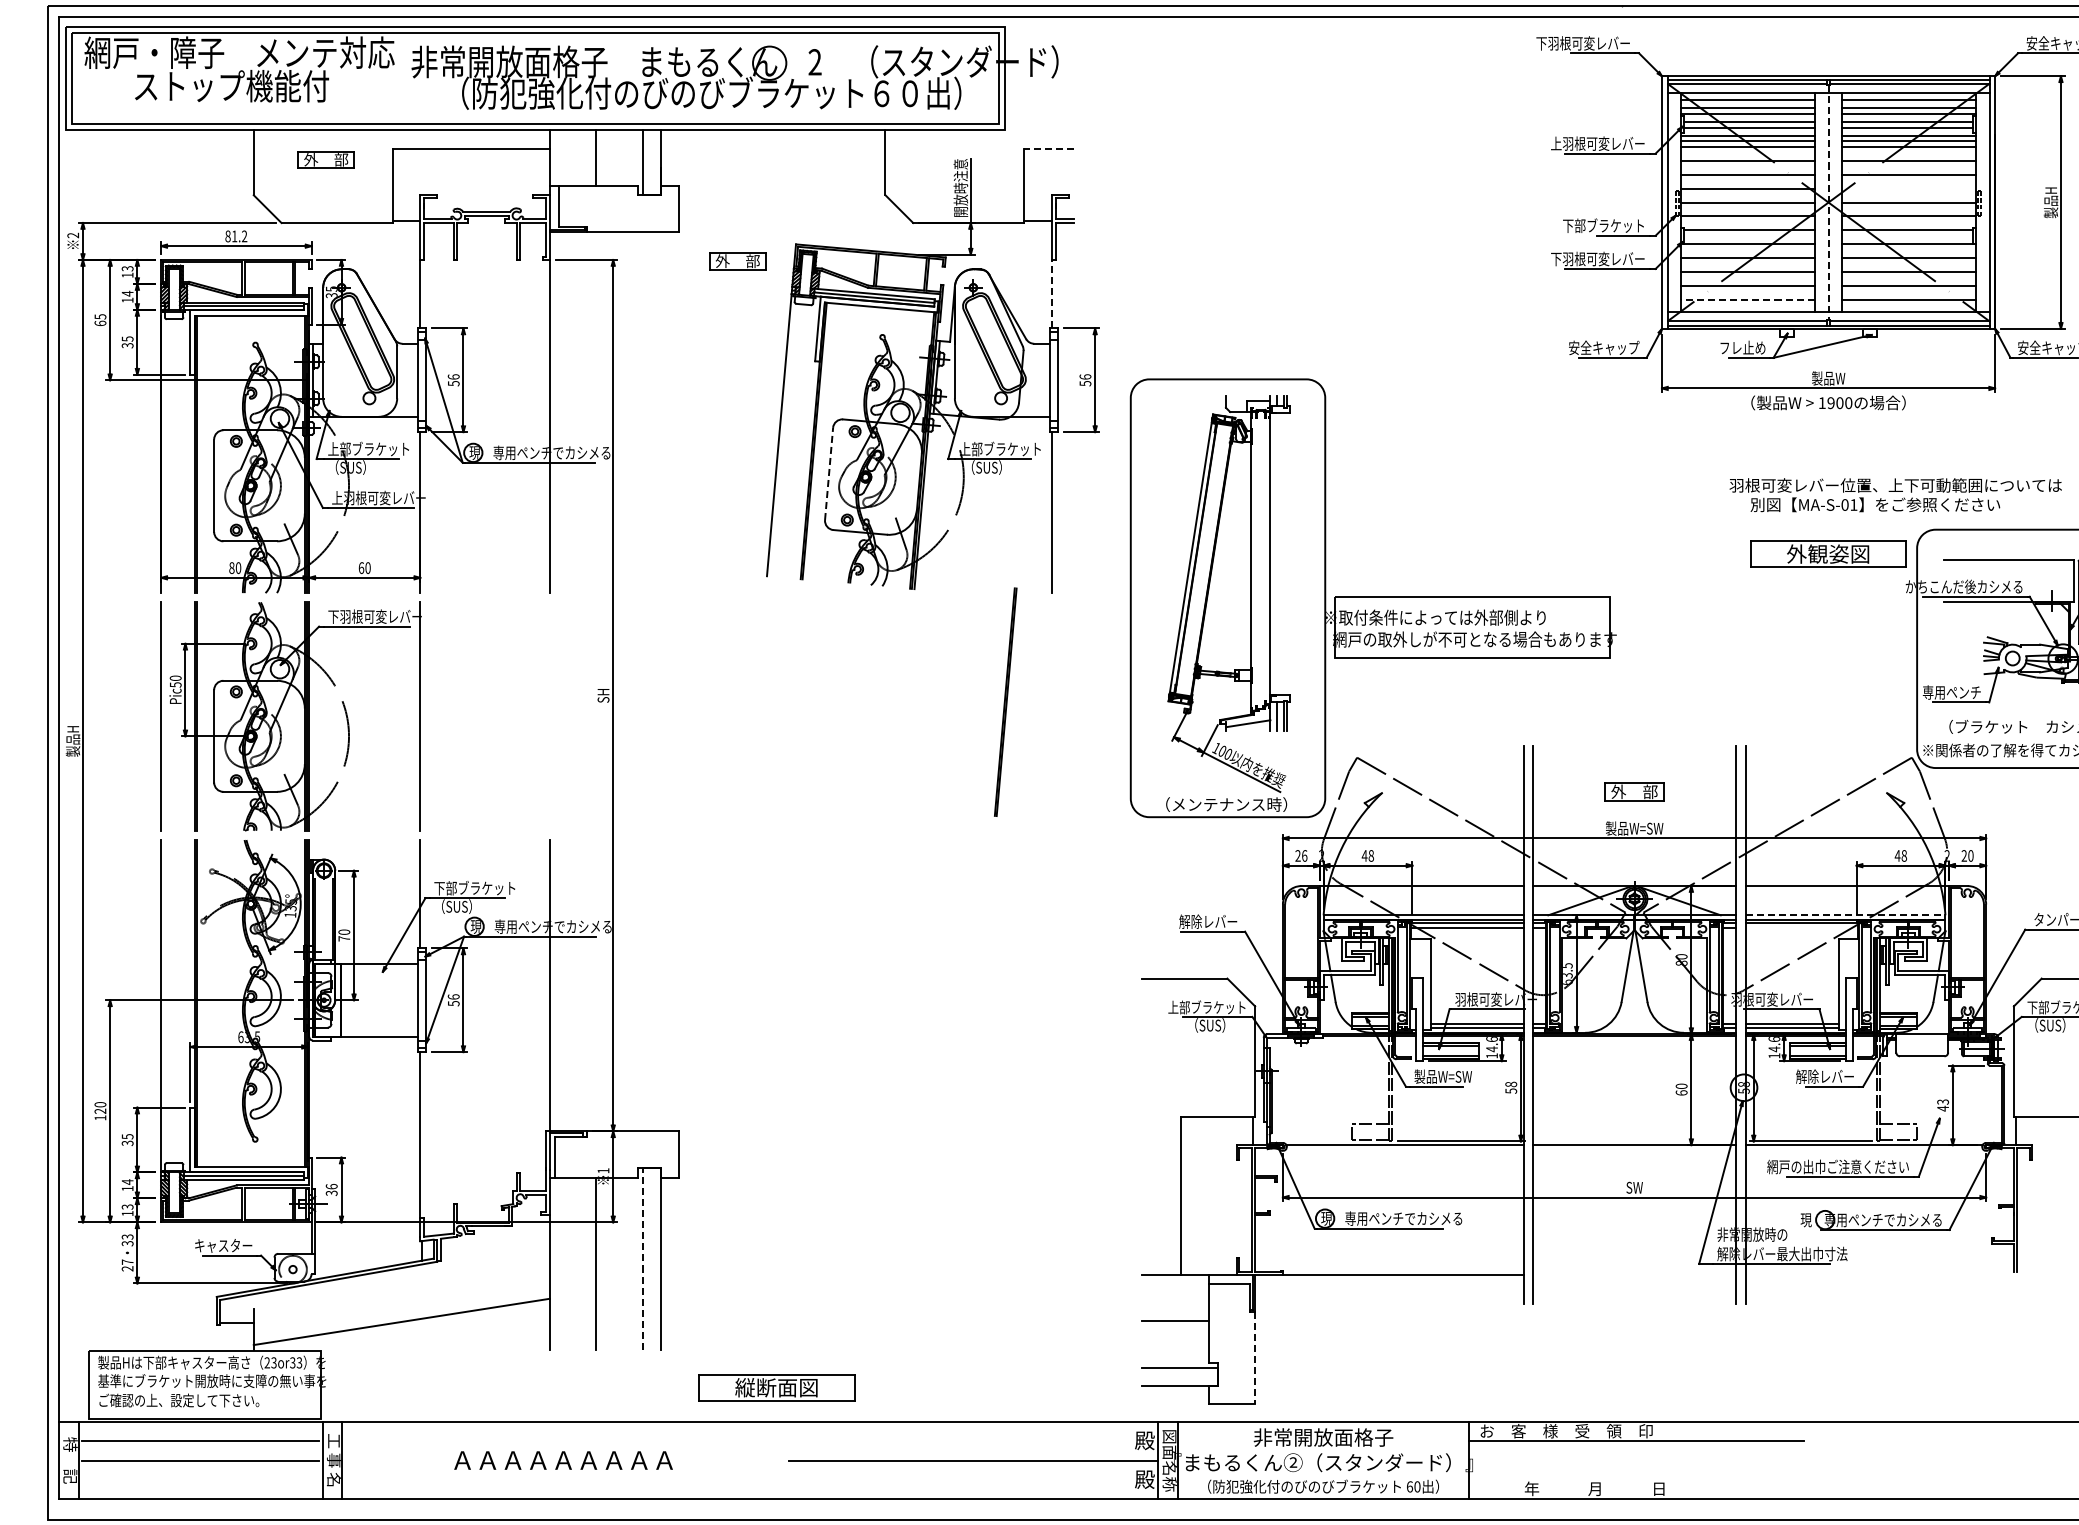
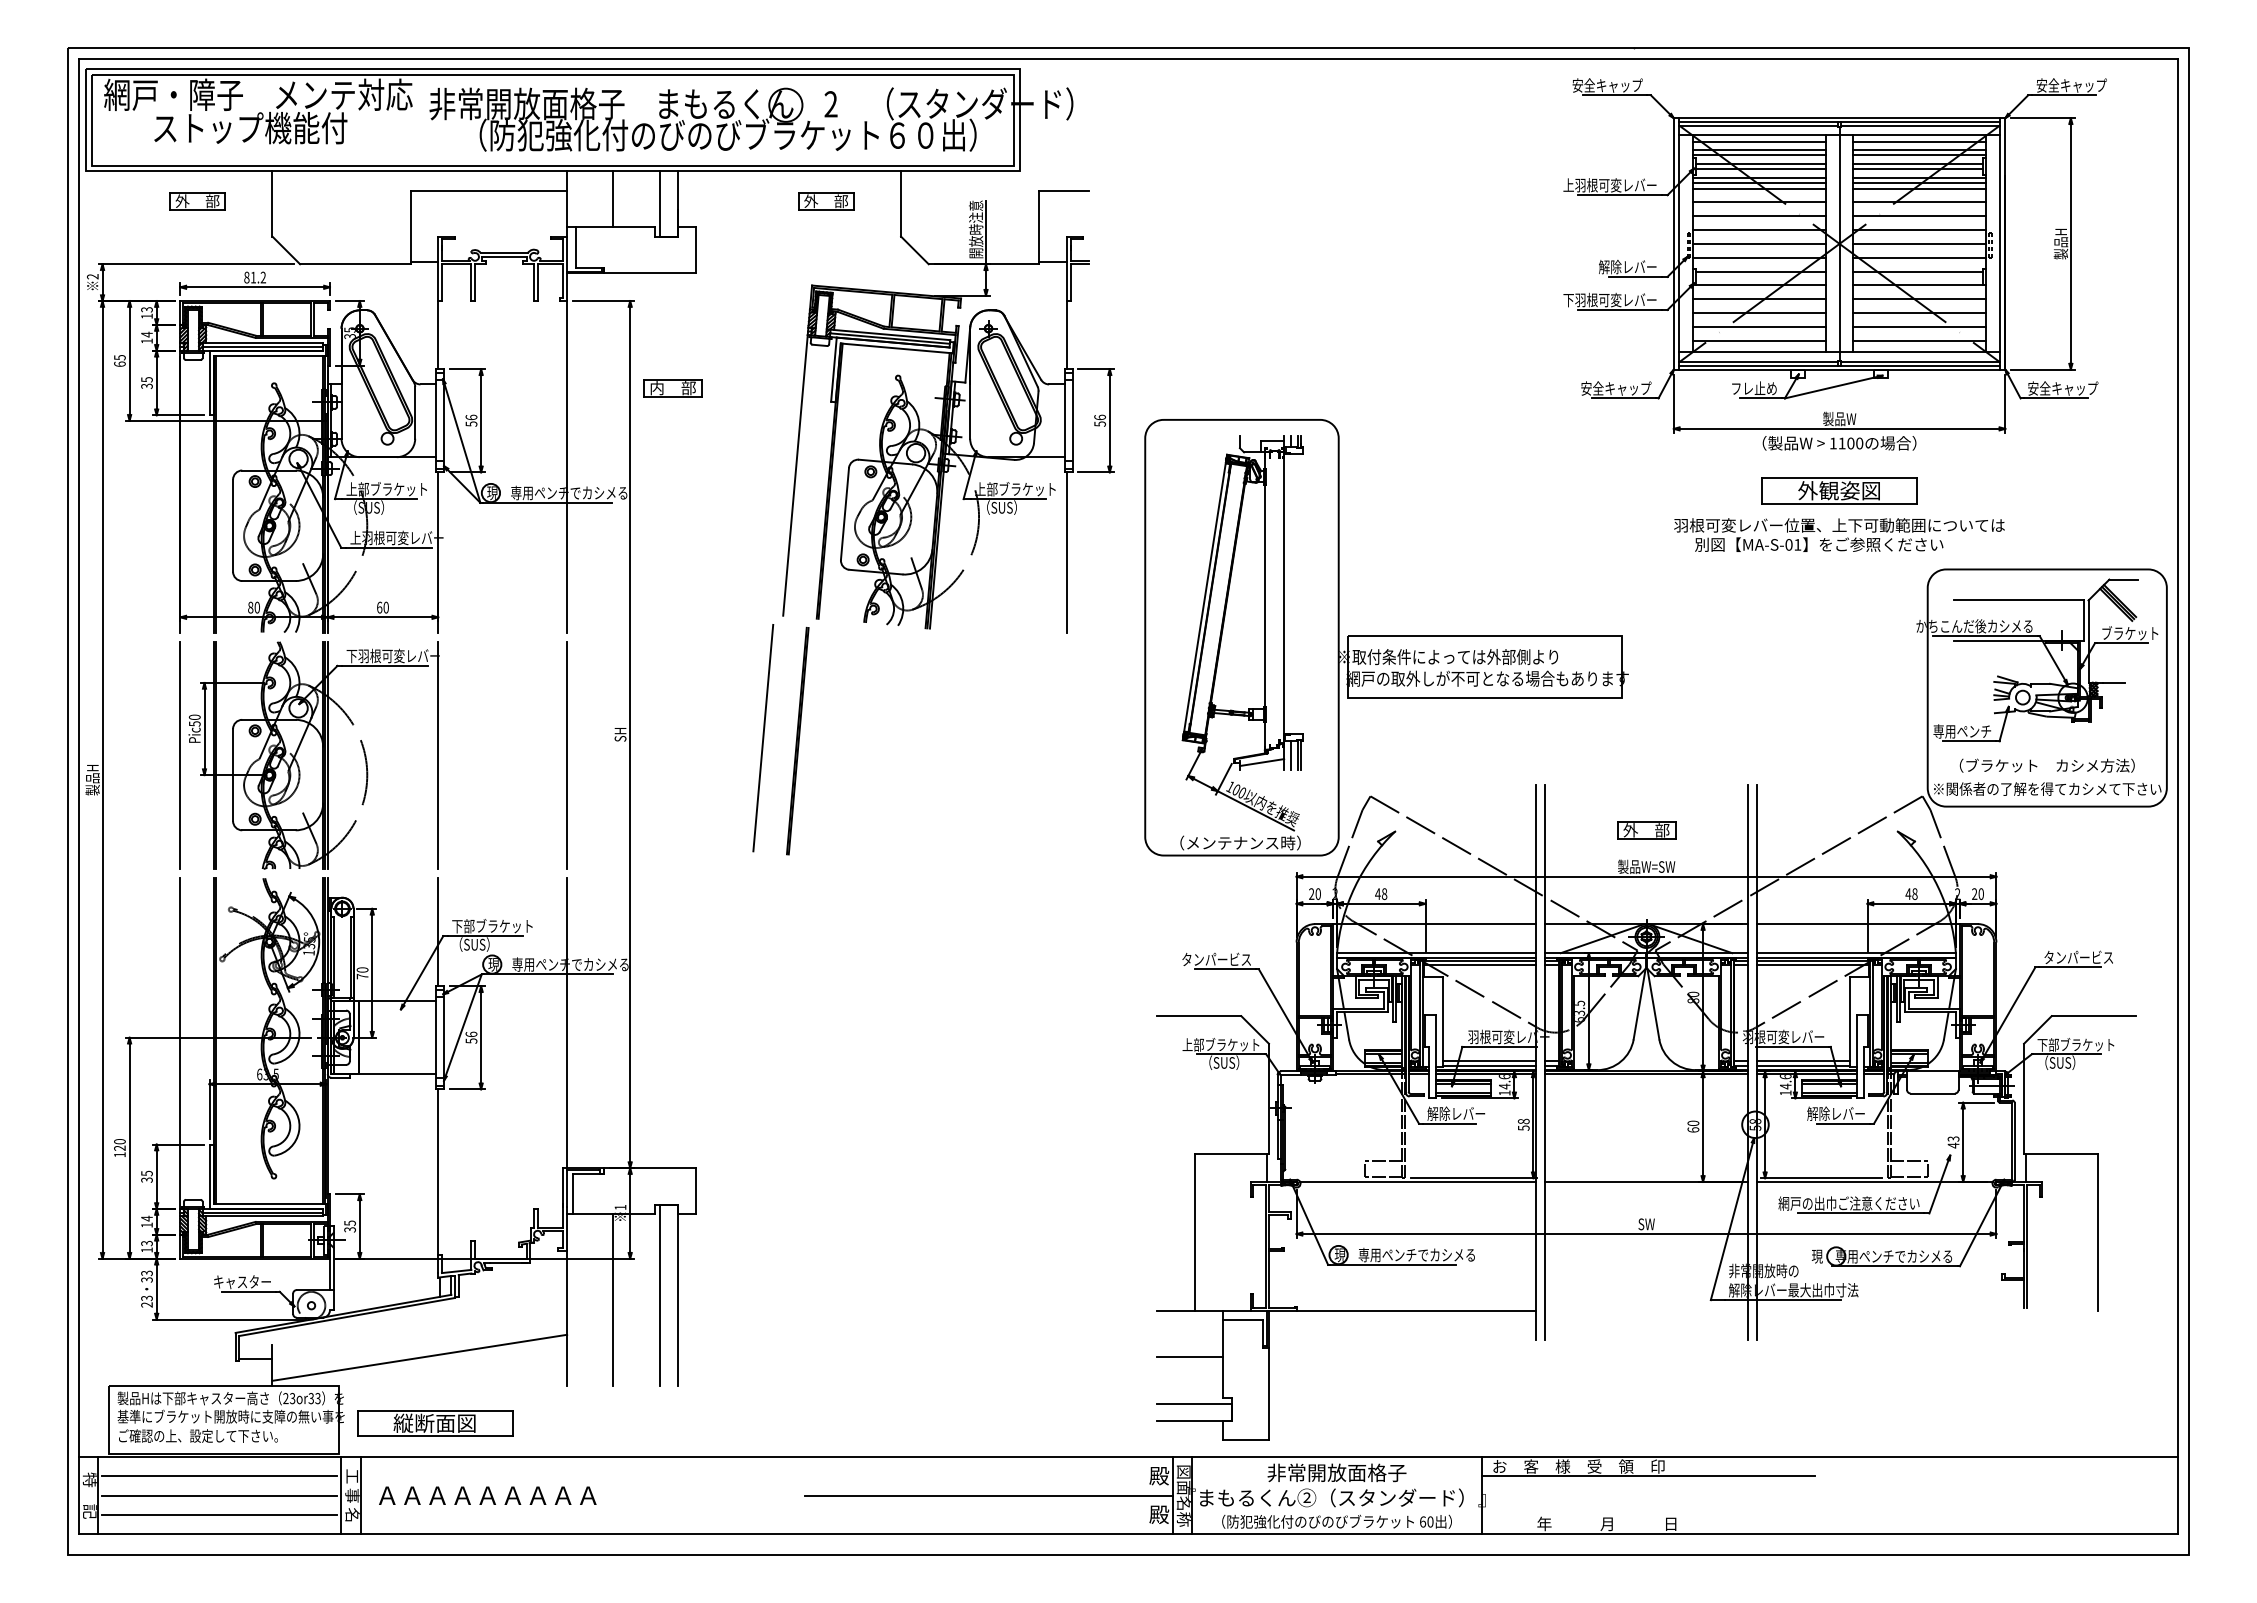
text: (1583, 43) -> (1595, 85), 下羽根可変レバー -> 安全キャップ
line: (1049, 148) -> (1064, 190), dashed -> solid
part: (326, 159) -> (197, 201), moved
line: (1908, 189) -> (1919, 230), added
line: (1828, 202) -> (1839, 243), dashed -> solid
text: (1603, 225) -> (1615, 266), 下部ブラケット -> 解除レバー
part: (738, 261) -> (826, 201), moved
line: (1051, 293) -> (1066, 334), dashed -> solid
line: (1747, 299) -> (1758, 340), dashed -> solid
part: (655, 347) -> (672, 388), added
text: (1830, 403) -> (1841, 443), 1900 -> 1100
line: (829, 473) -> (845, 513), dashed -> solid
text: (1895, 494) -> (1839, 534), moved
part: (1828, 553) -> (1839, 490), moved
line: (747, 699) -> (763, 738), added
part: (1005, 701) -> (797, 740), moved
line: (550, 716) -> (567, 755), added
text: (1304, 855) -> (1318, 893), 26 -> 20
line: (1845, 915) -> (1856, 953), dashed -> solid
text: (1202, 921) -> (1216, 959), 解除レバー -> タンパービス
line: (1801, 927) -> (1812, 965), added
text: (1443, 1076) -> (1456, 1113), 製品W=SW -> 解除レバー
text: (331, 1185) -> (349, 1222), 36 -> 35
line: (643, 1258) -> (660, 1294), dashed -> solid
text: (127, 1262) -> (146, 1298), 27 -> 23
line: (1254, 1358) -> (1268, 1394), dashed -> solid
part: (777, 1387) -> (435, 1423), moved
text: (563, 1460) -> (487, 1495), moved
line: (200, 1480) -> (219, 1515), added

